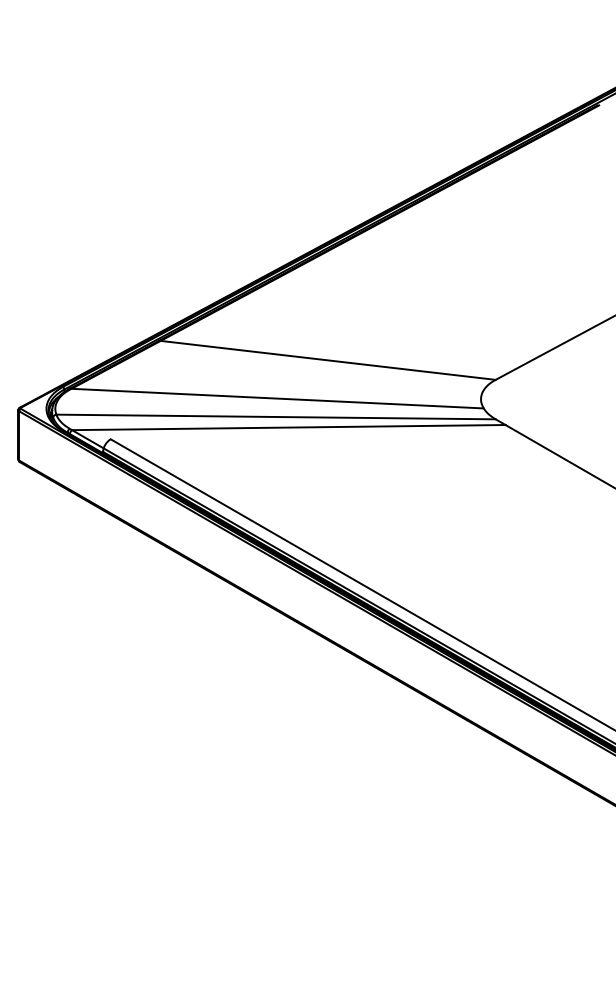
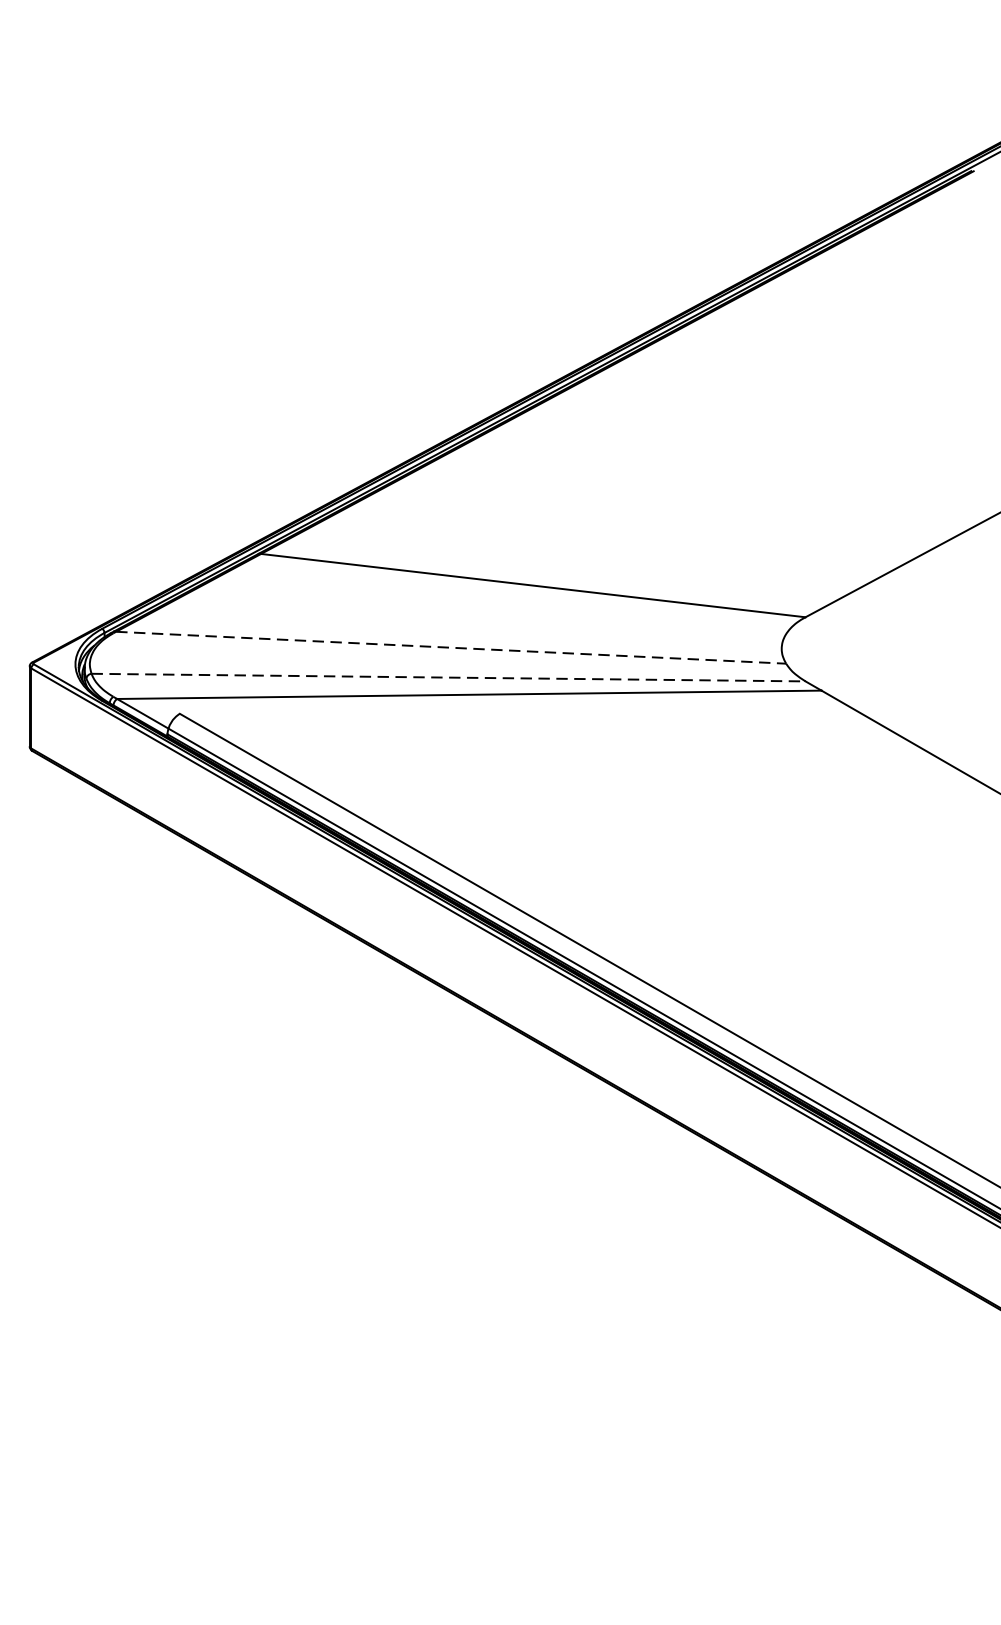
line: (278, 398) -> (452, 647), solid -> dashed
line: (276, 417) -> (449, 678), solid -> dashed

